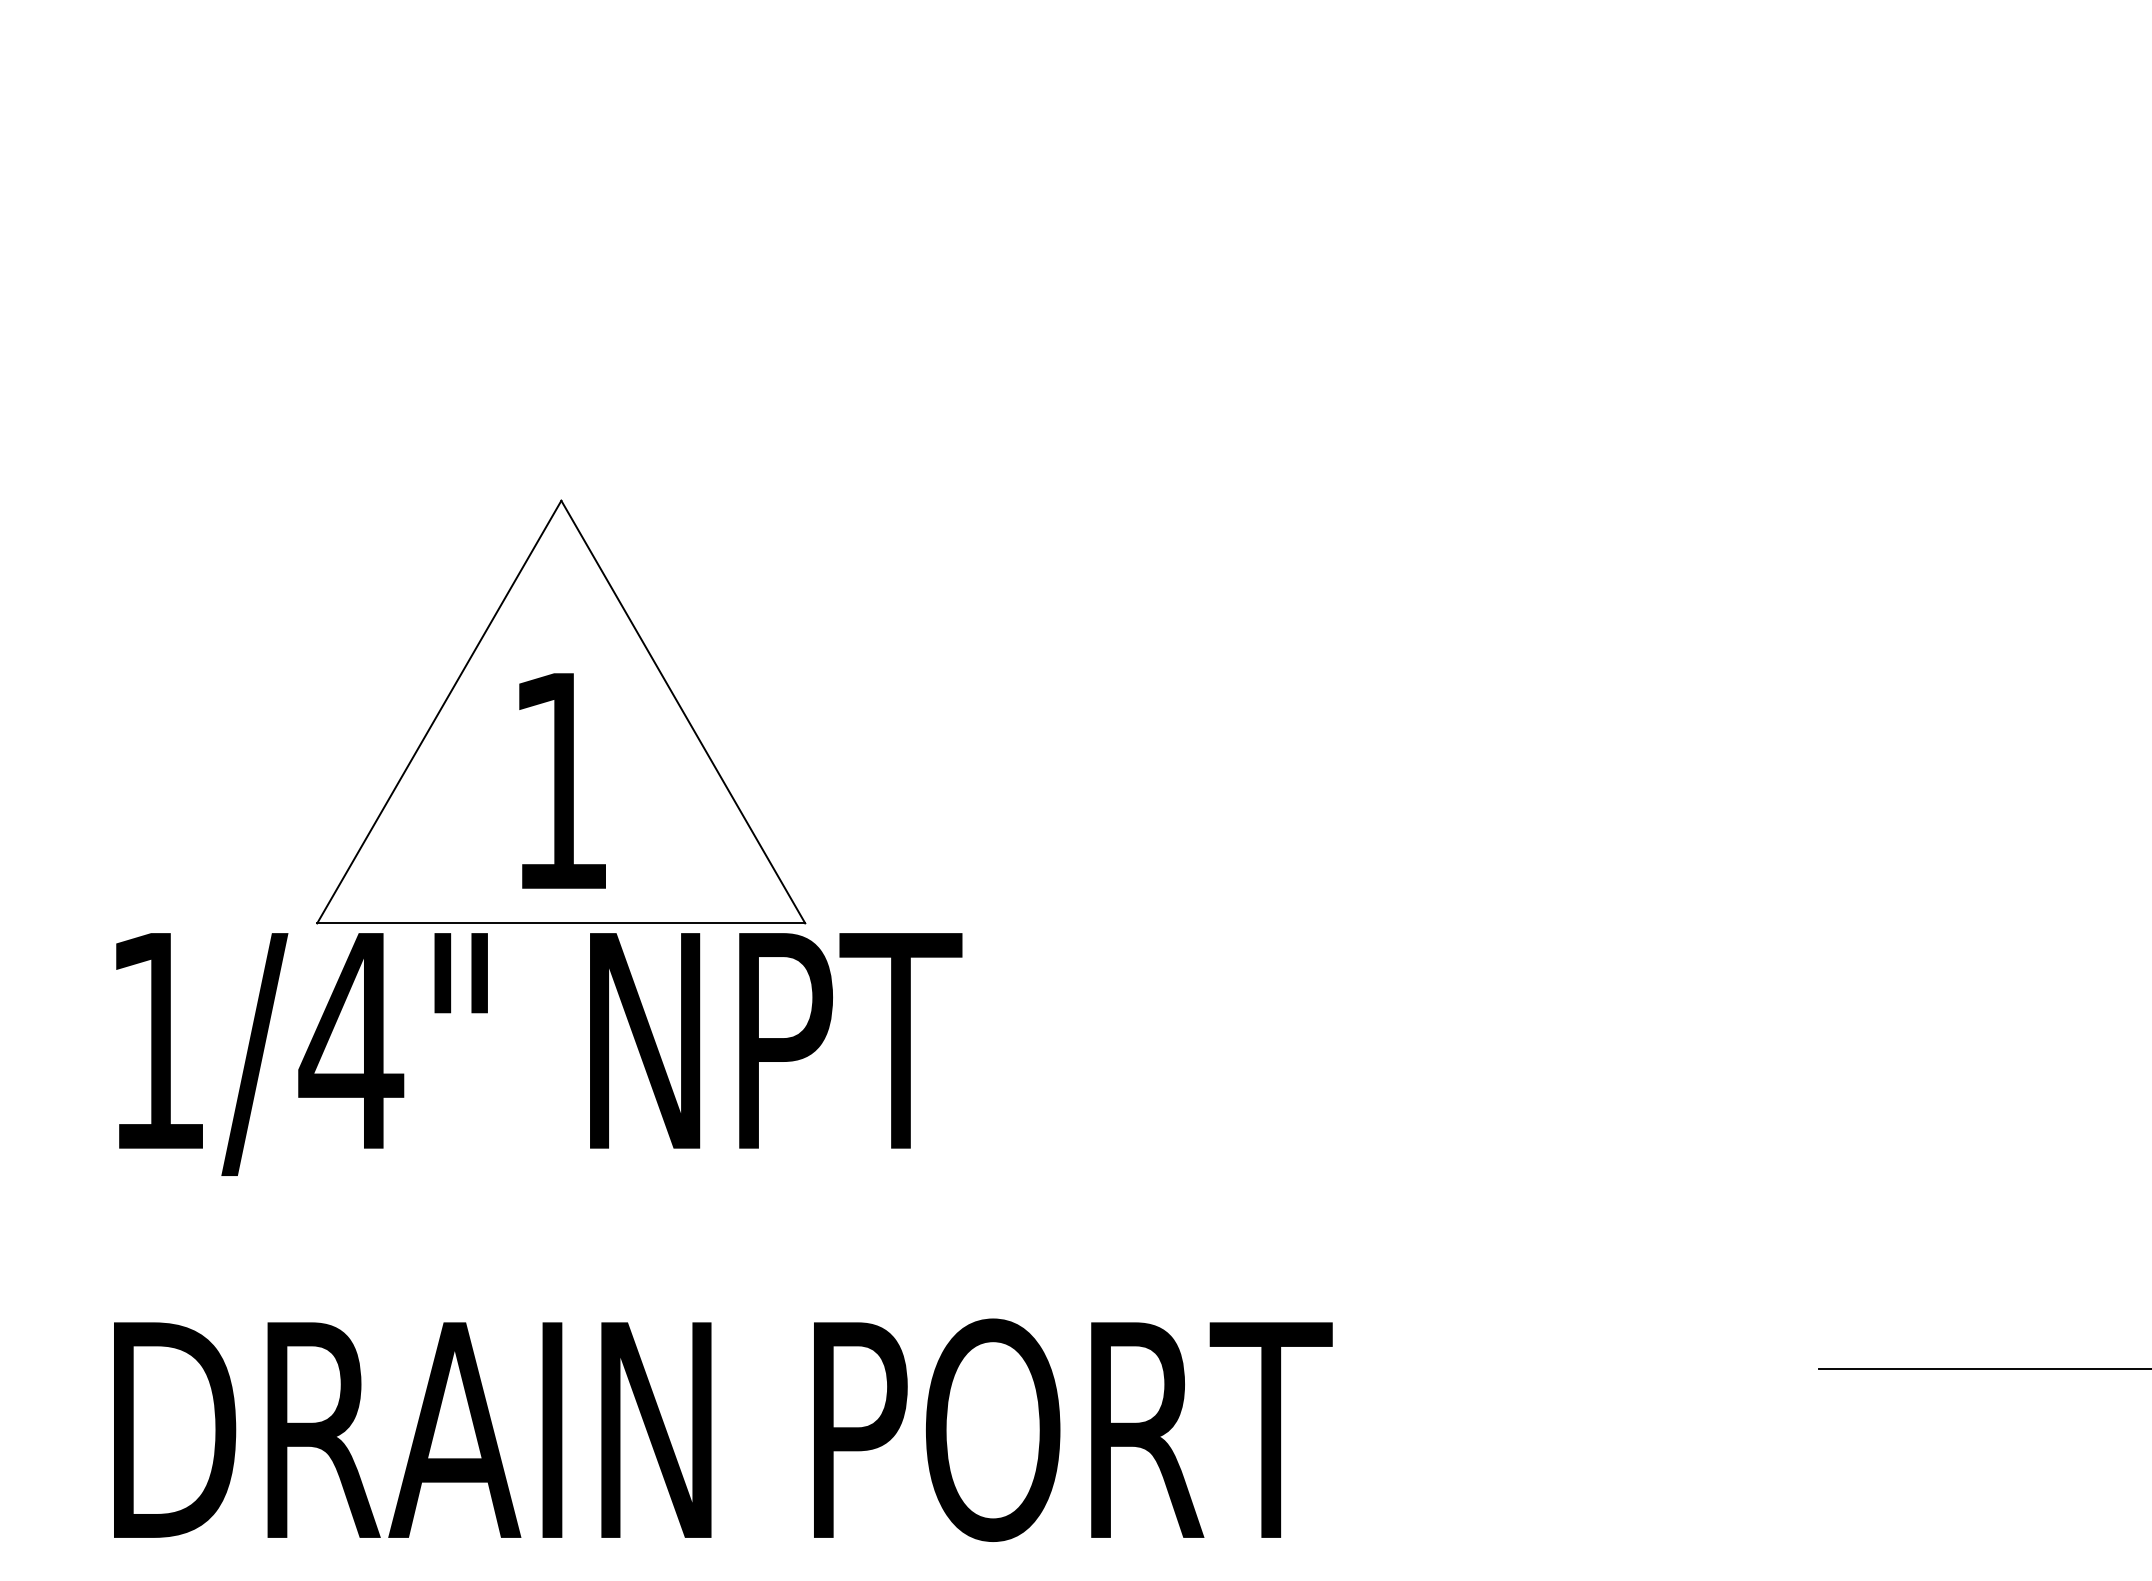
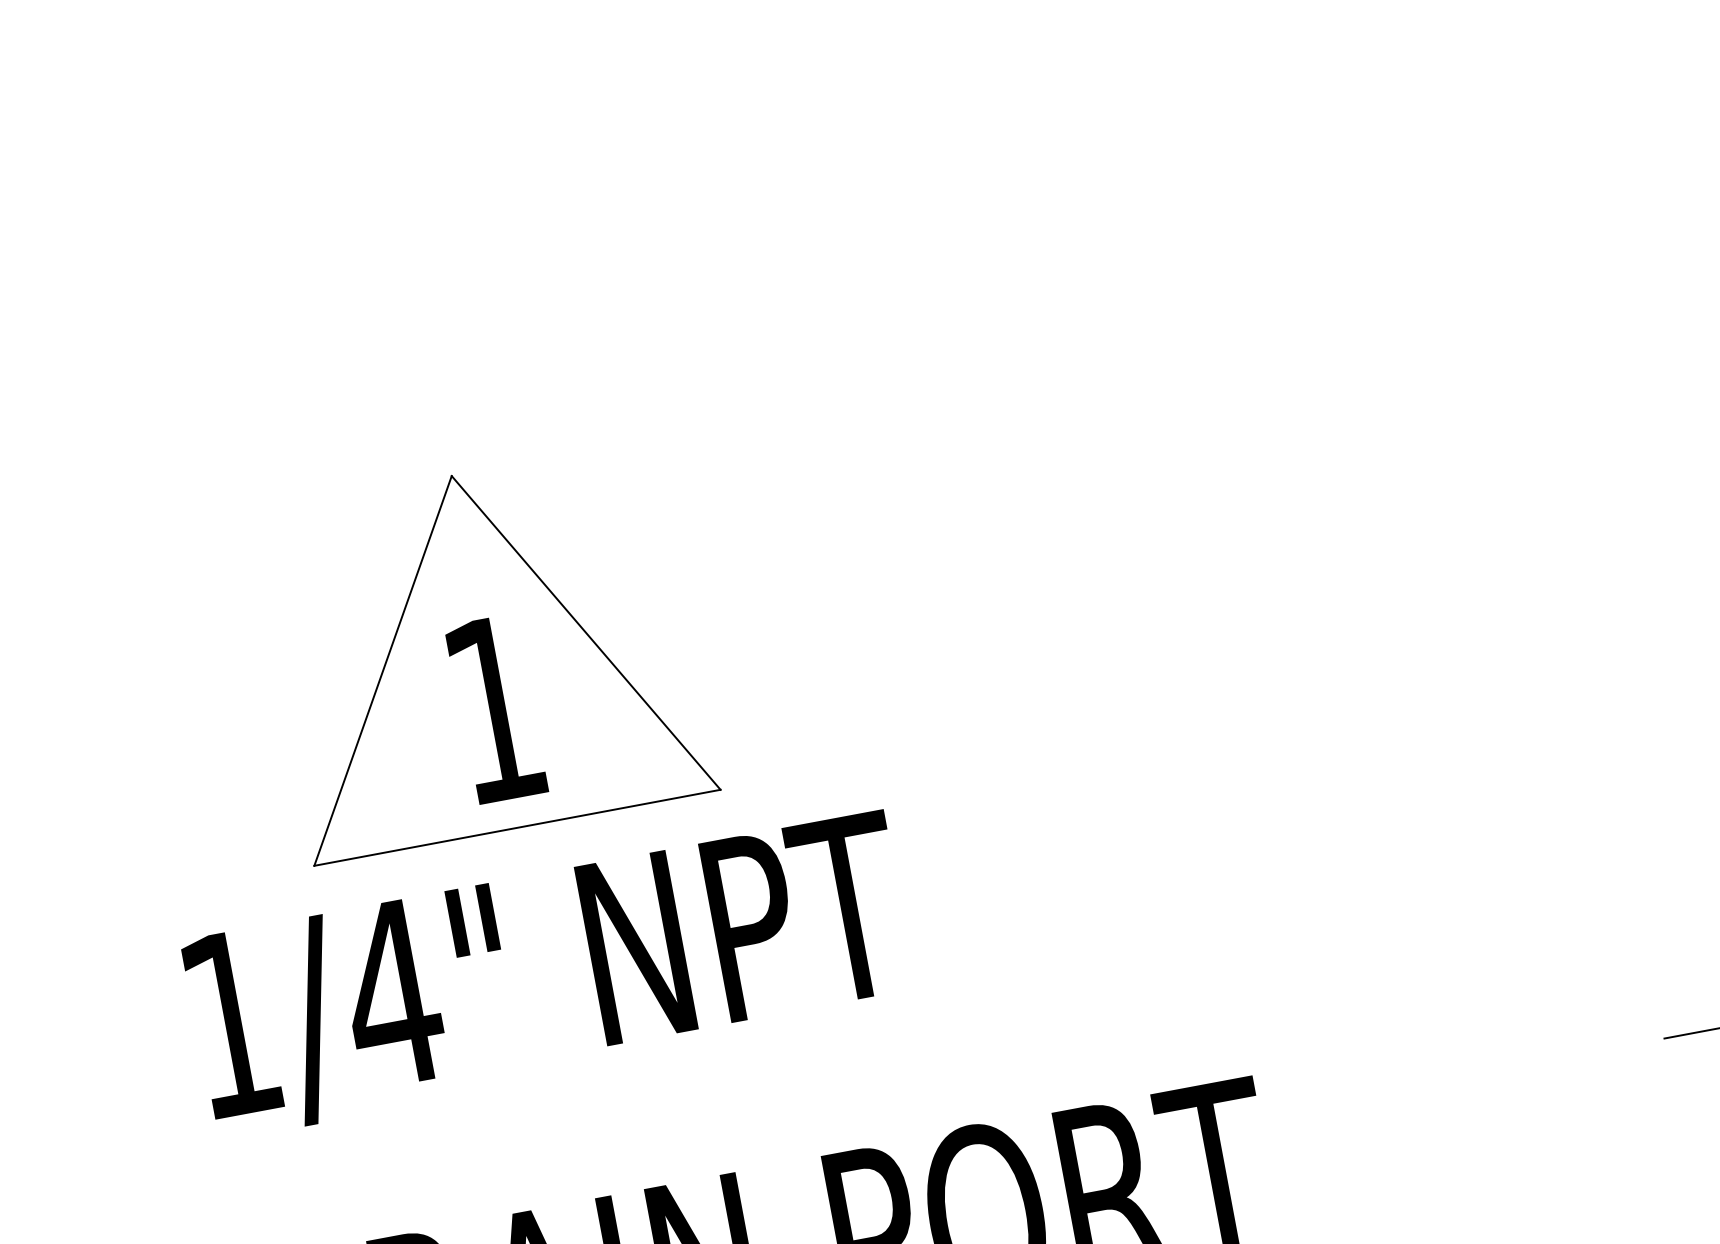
part: (561, 711) -> (484, 651), moved

